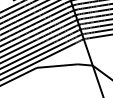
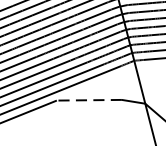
line: (57, 66) -> (89, 100), solid -> dashed

